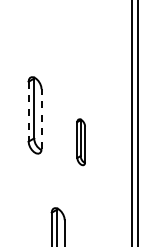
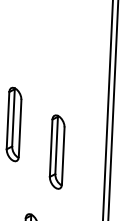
line: (28, 111) -> (7, 120), dashed -> solid
line: (41, 119) -> (20, 128), dashed -> solid
part: (80, 142) -> (56, 152), size x1.67

